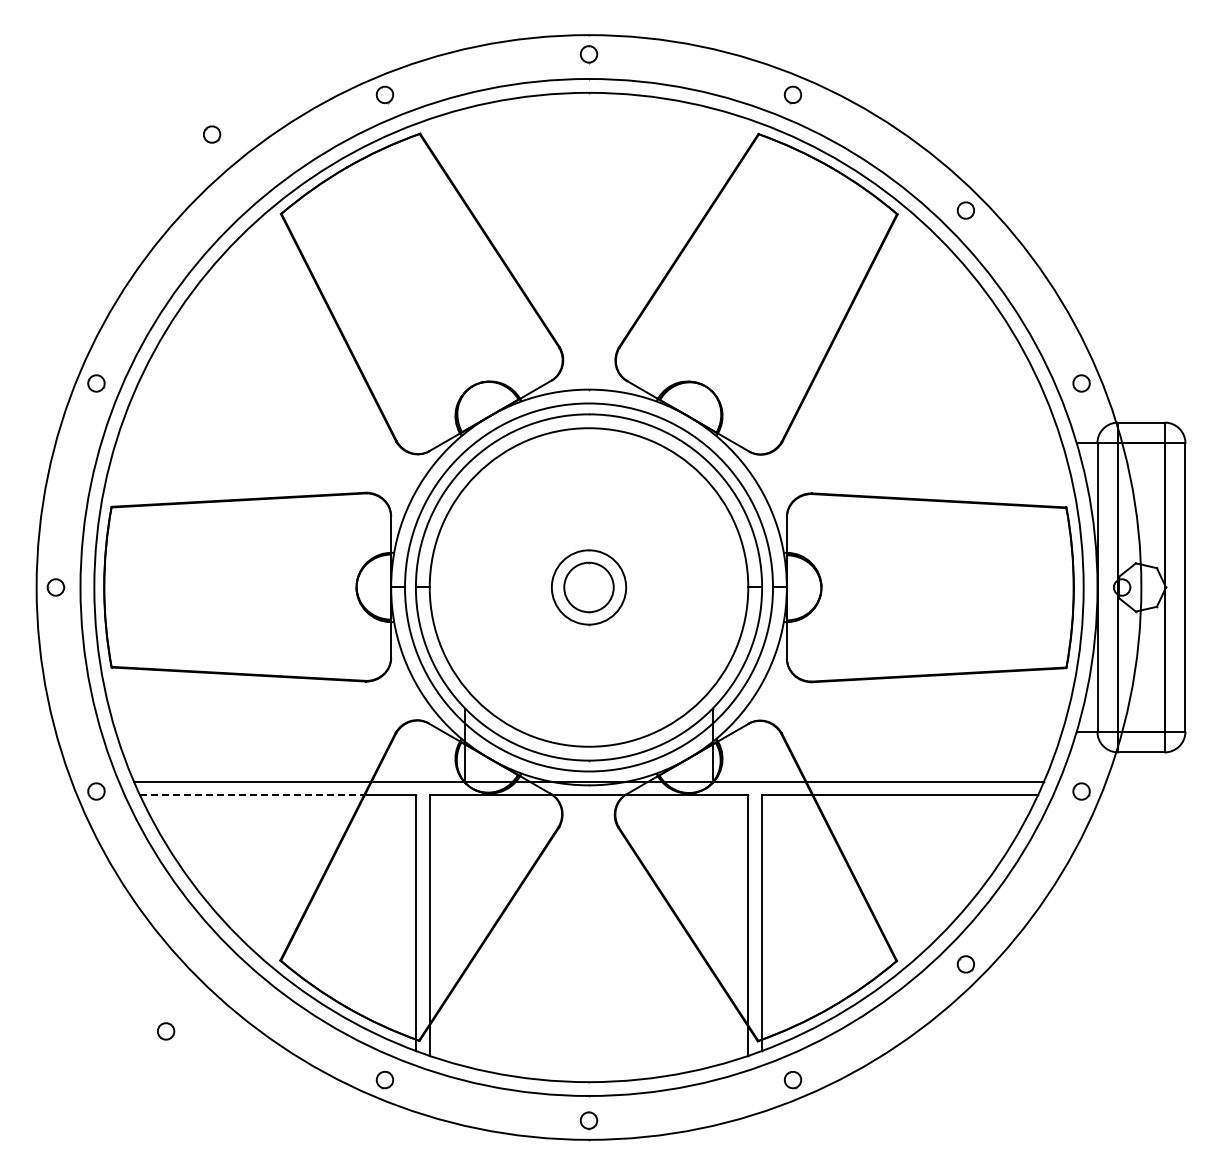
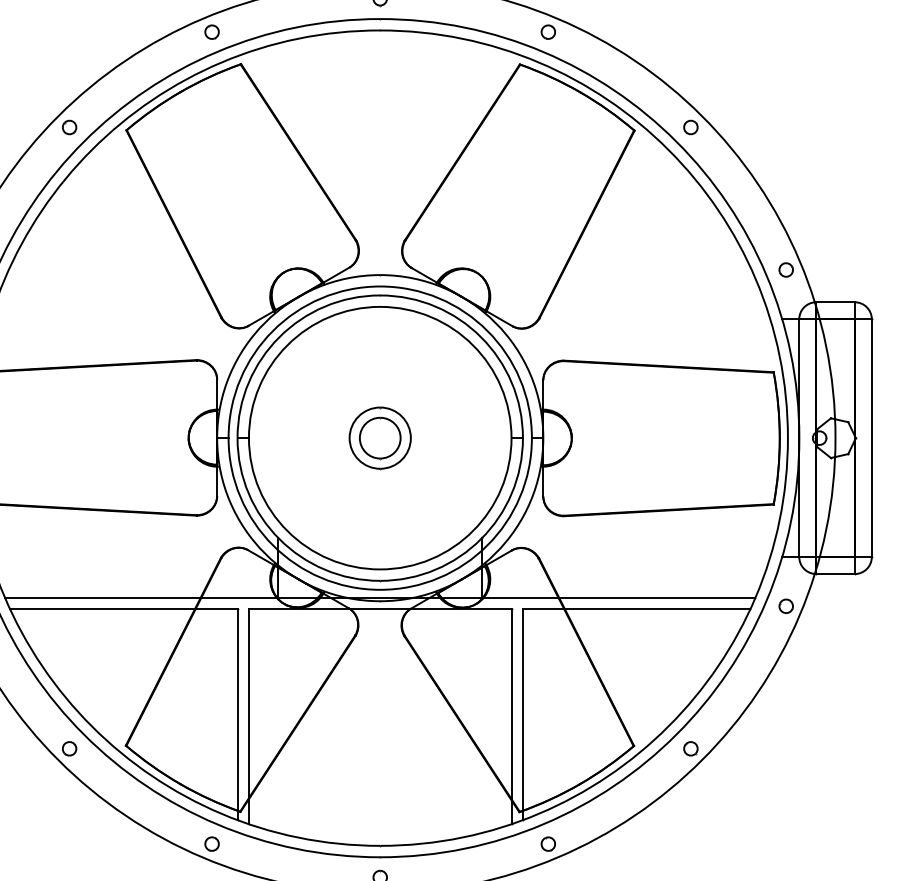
part: (212, 134) -> (69, 127), moved
line: (252, 795) -> (102, 609), dashed -> solid
part: (166, 1031) -> (69, 748), moved

